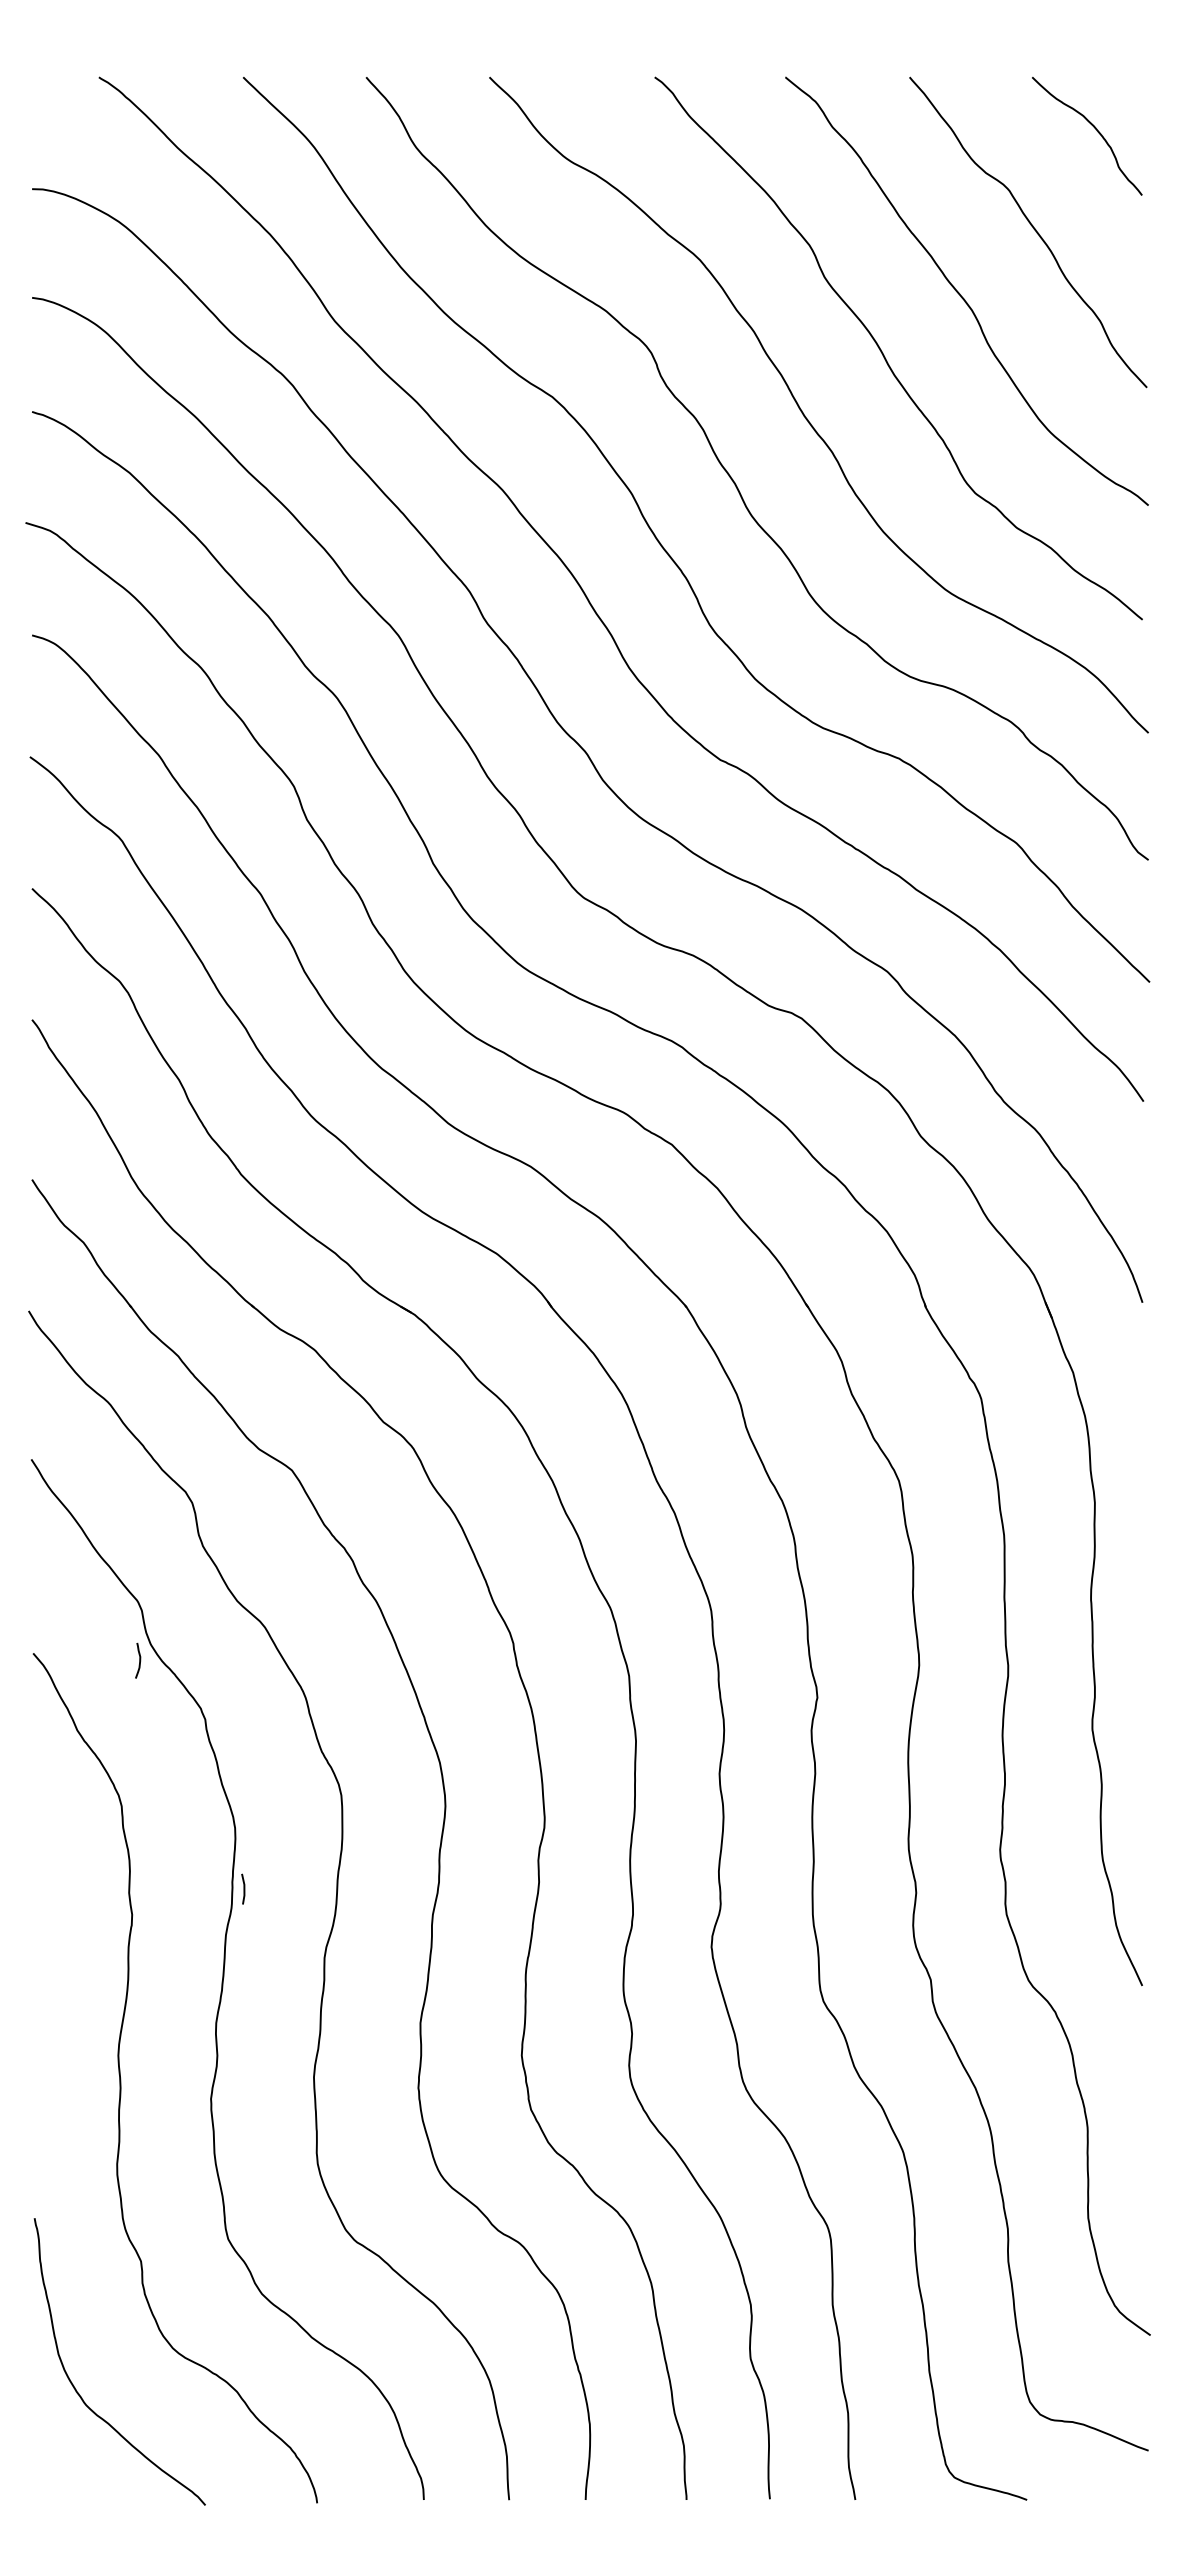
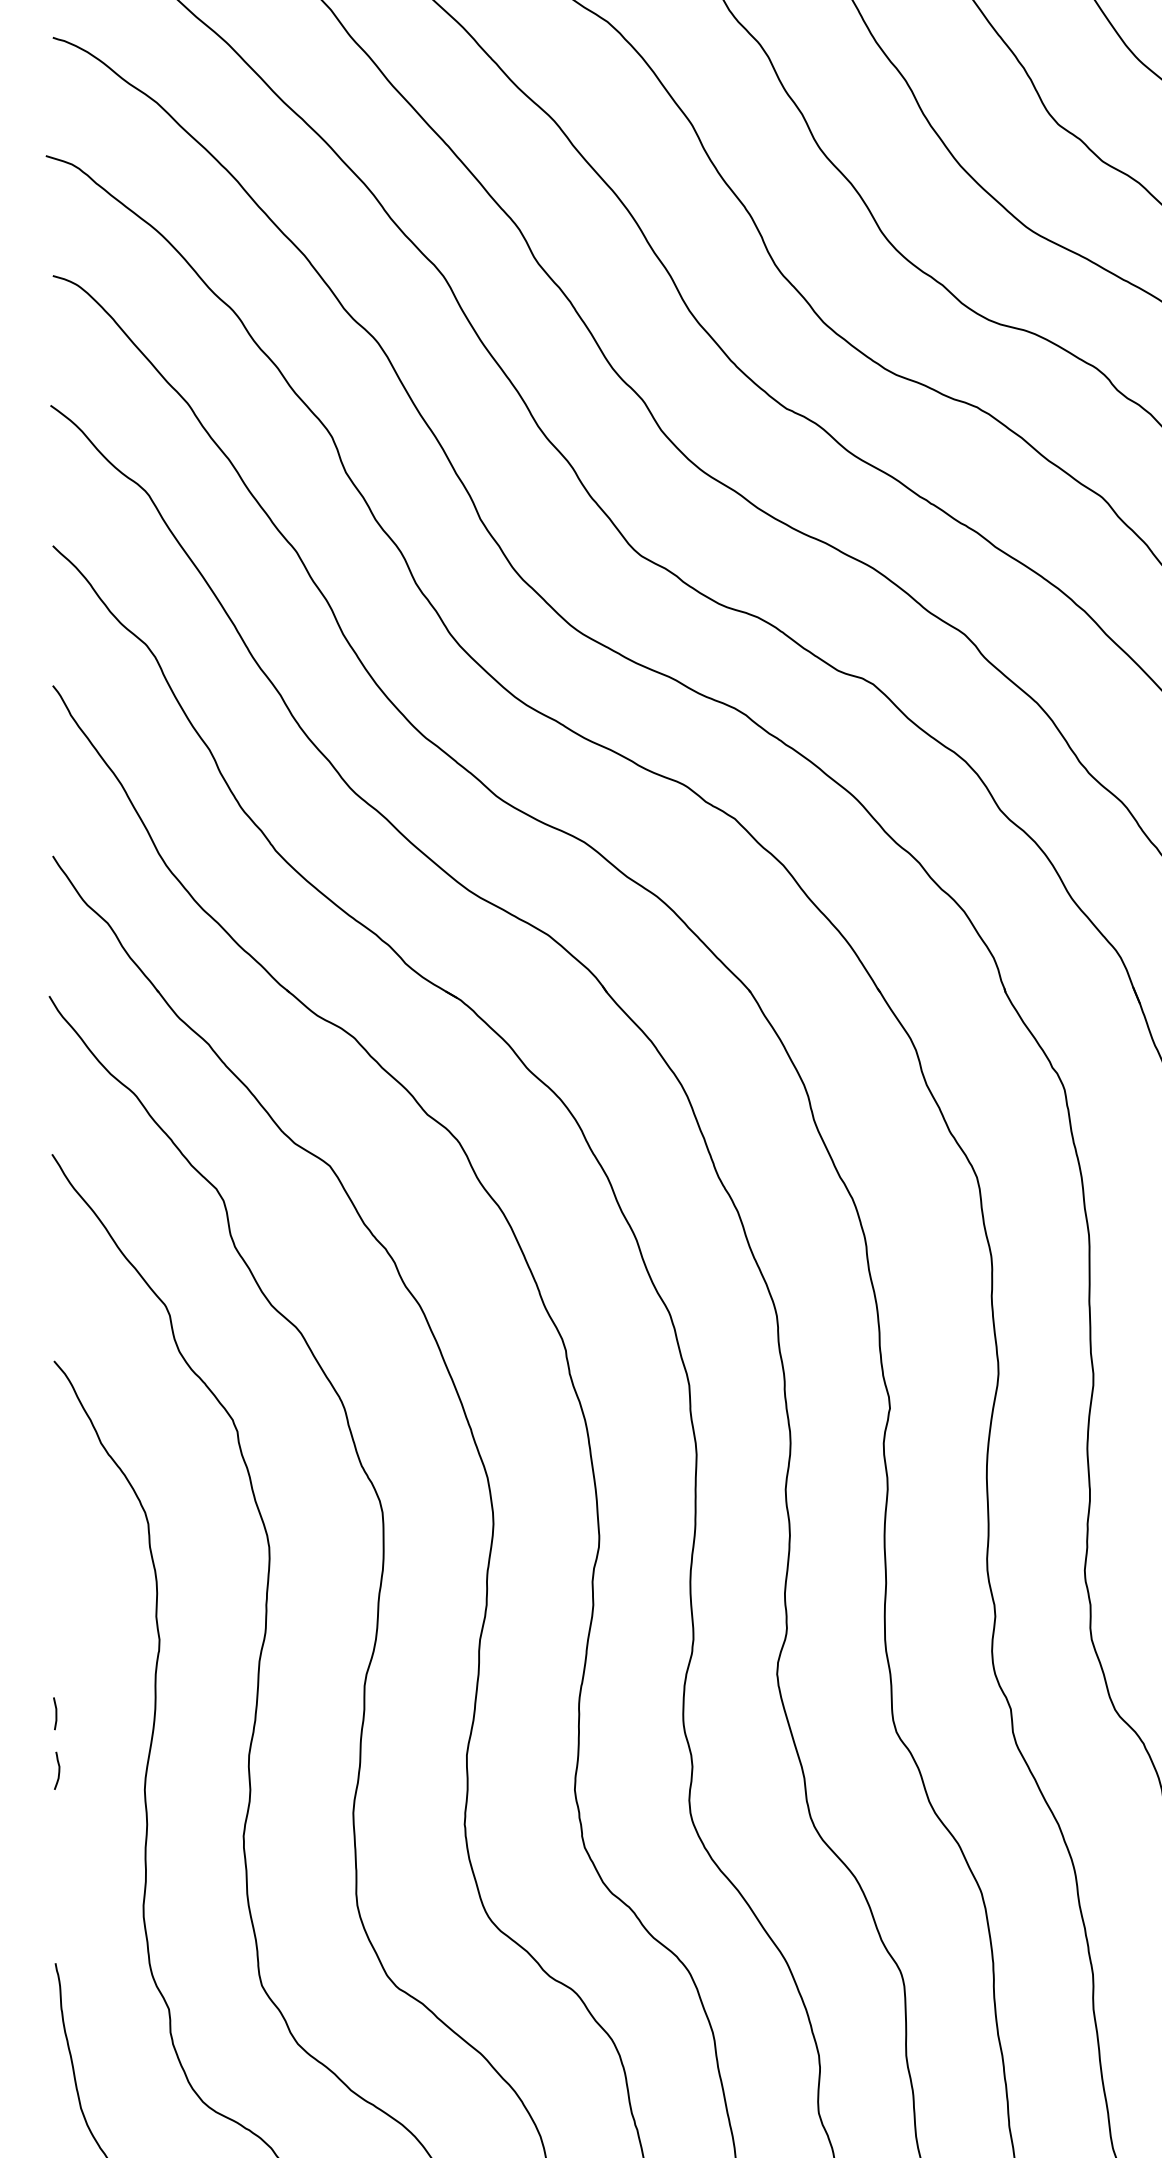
curve: (139, 1660) -> (58, 1770), moved
line: (243, 1888) -> (55, 1713), moved

